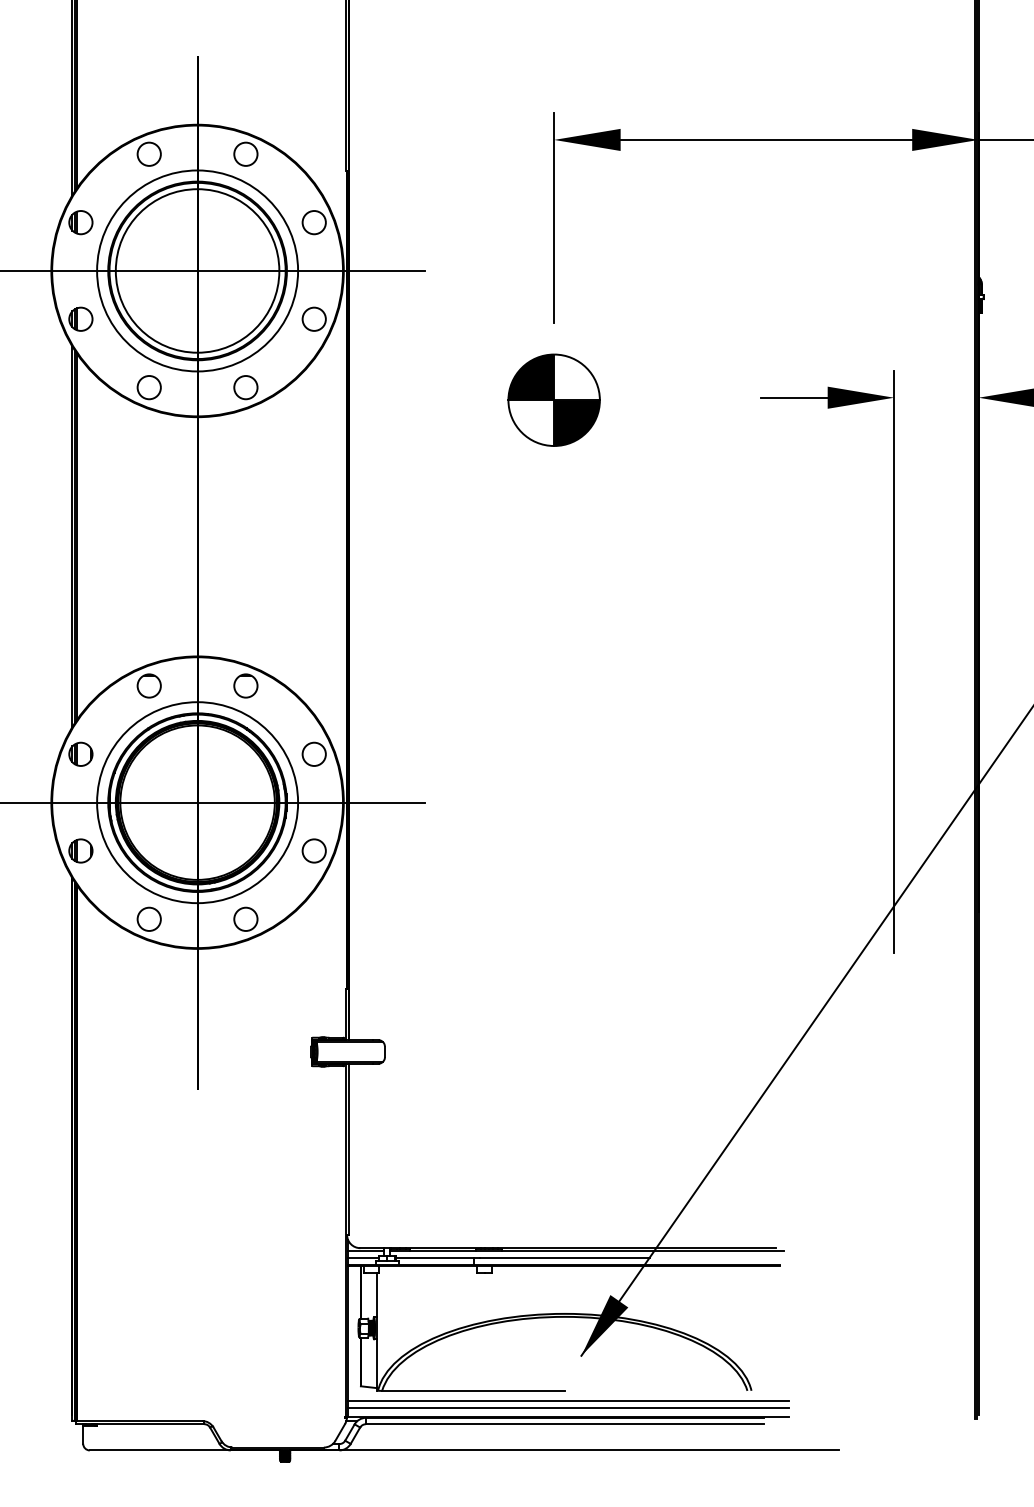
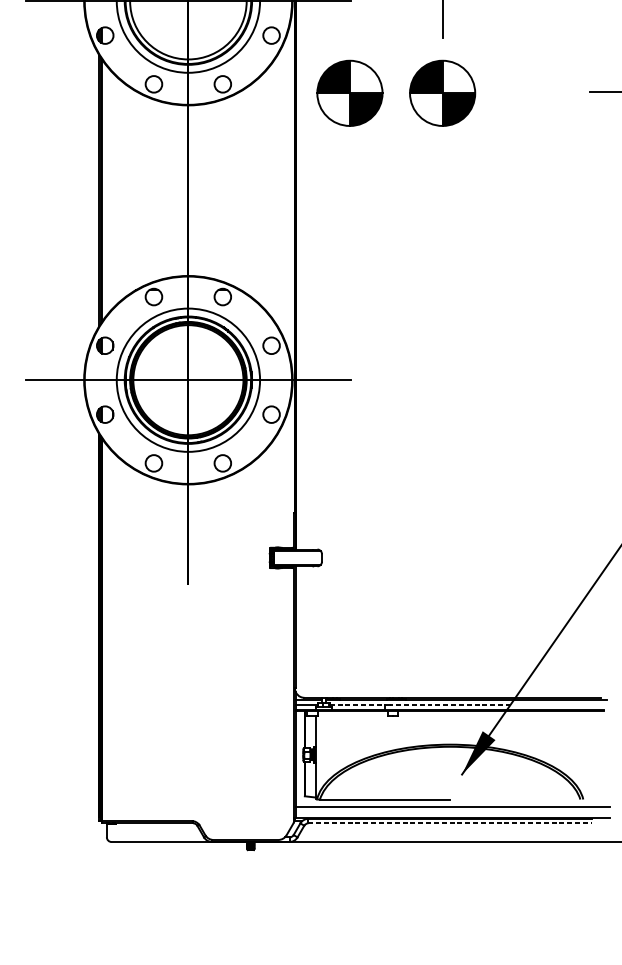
part: (423, 399) -> (349, 92), added
line: (434, 1257) -> (357, 704), solid -> dashed
line: (564, 1257) -> (449, 704), solid -> dashed
line: (568, 1407) -> (452, 811), removed
line: (564, 1424) -> (449, 823), solid -> dashed

